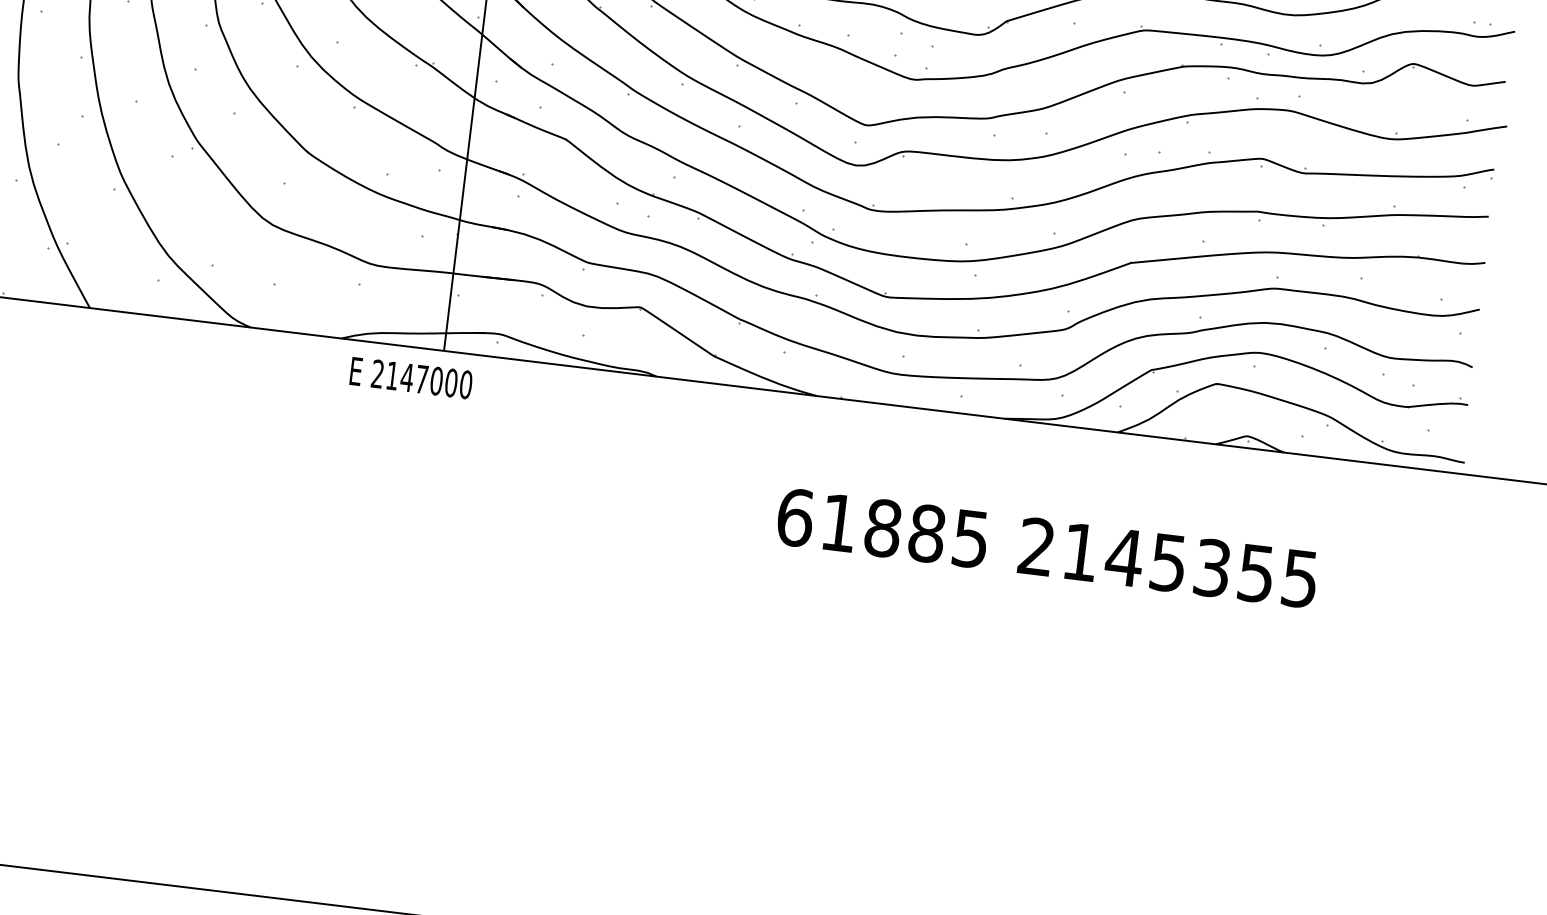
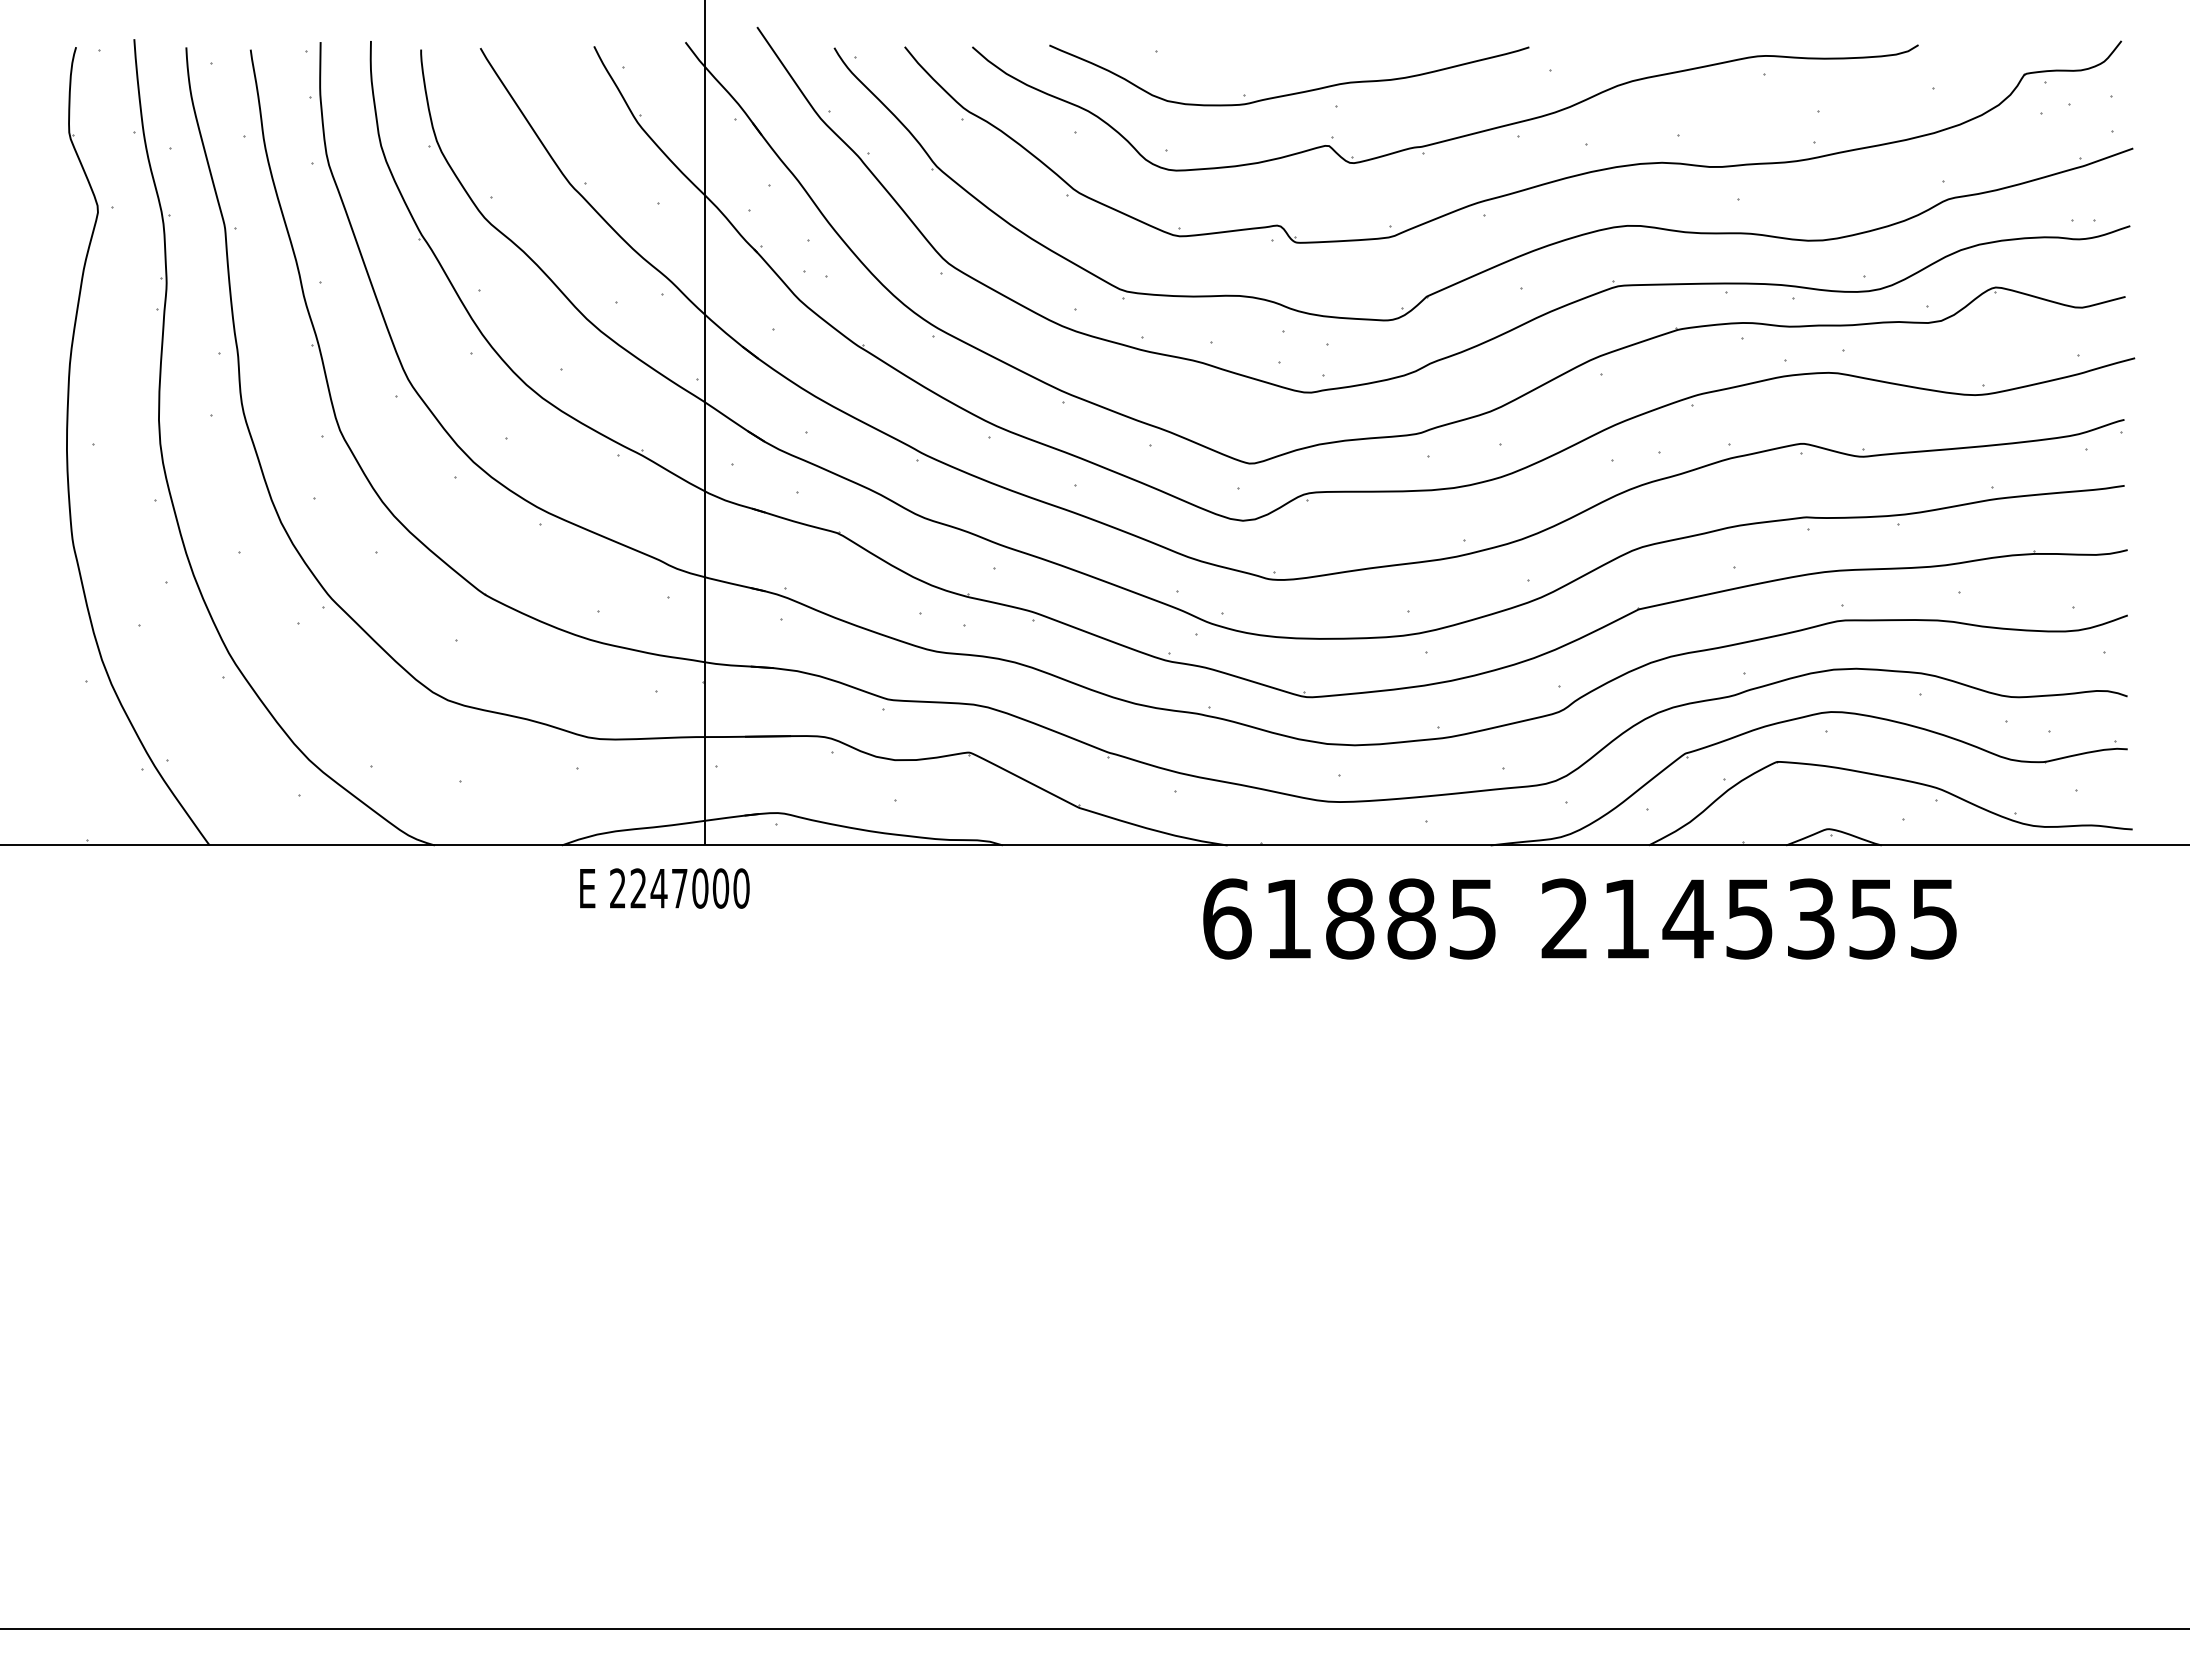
text: (391, 375) -> (637, 888), 2147000 -> 2247000
text: (1047, 547) -> (1579, 918), moved

